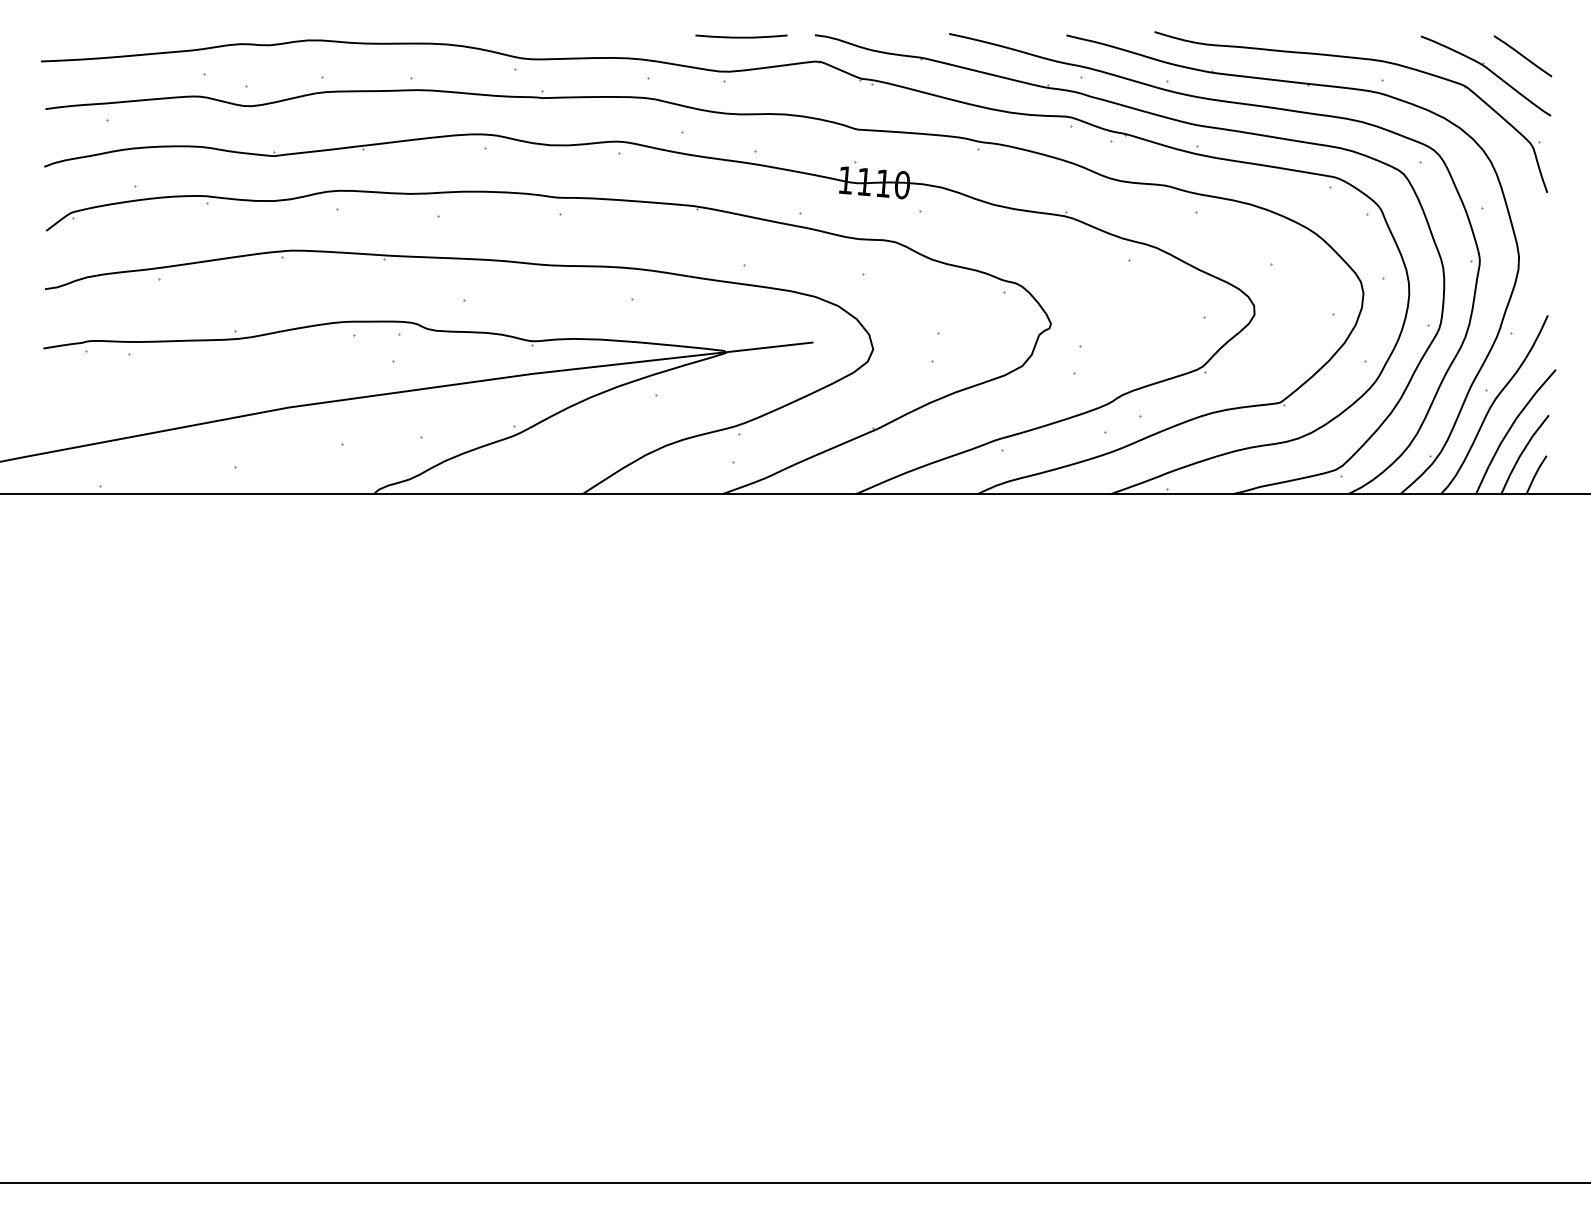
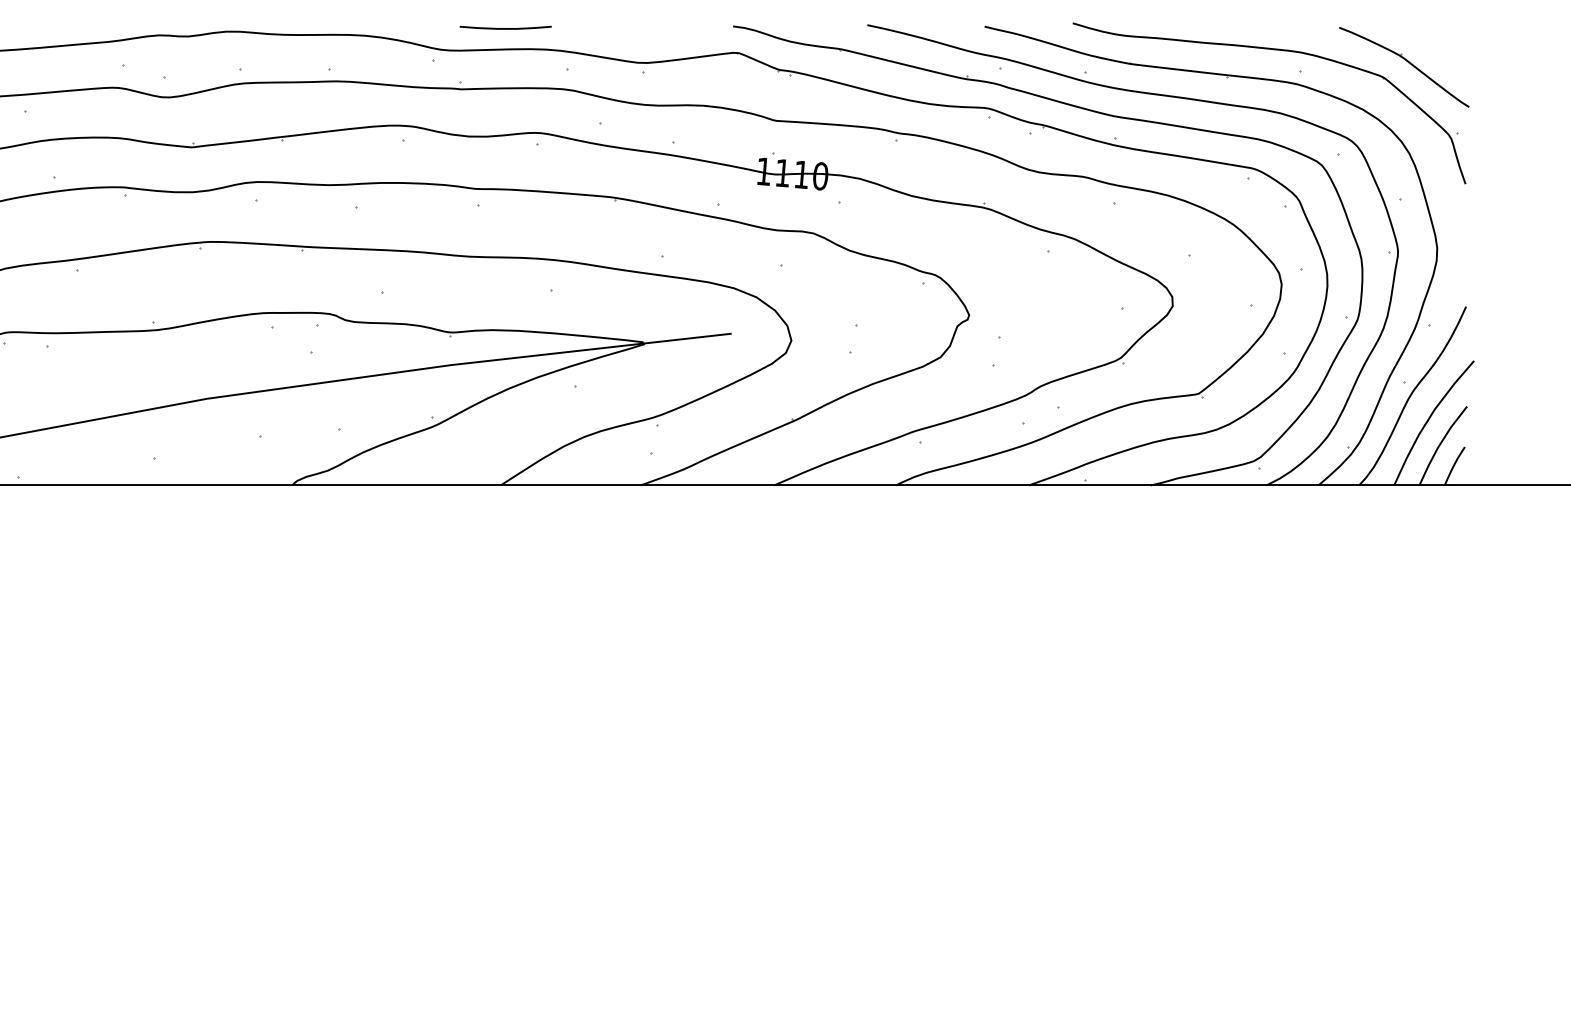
curve: (741, 36) -> (505, 27), moved
line: (1522, 56) -> (1440, 47), removed

